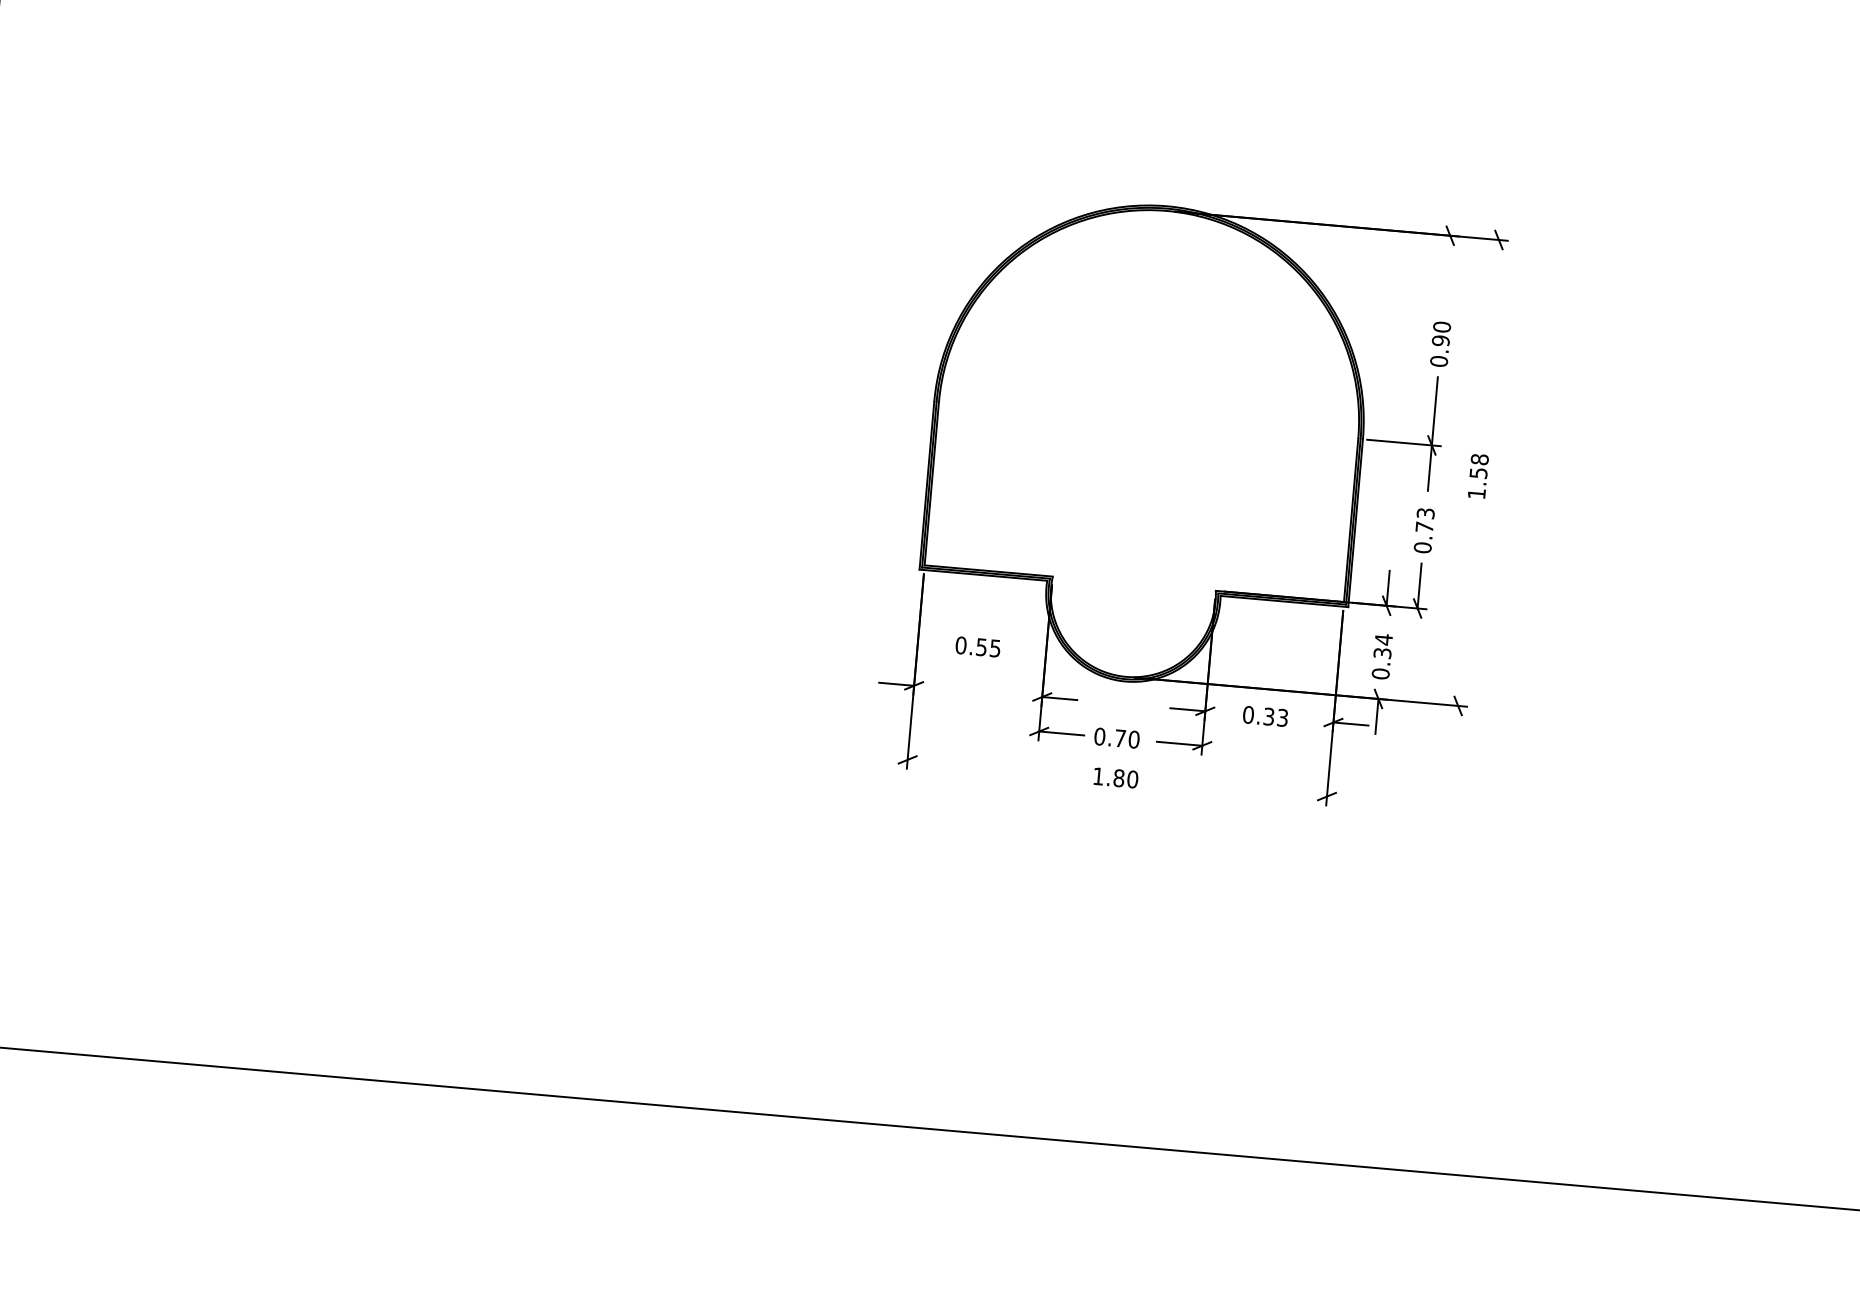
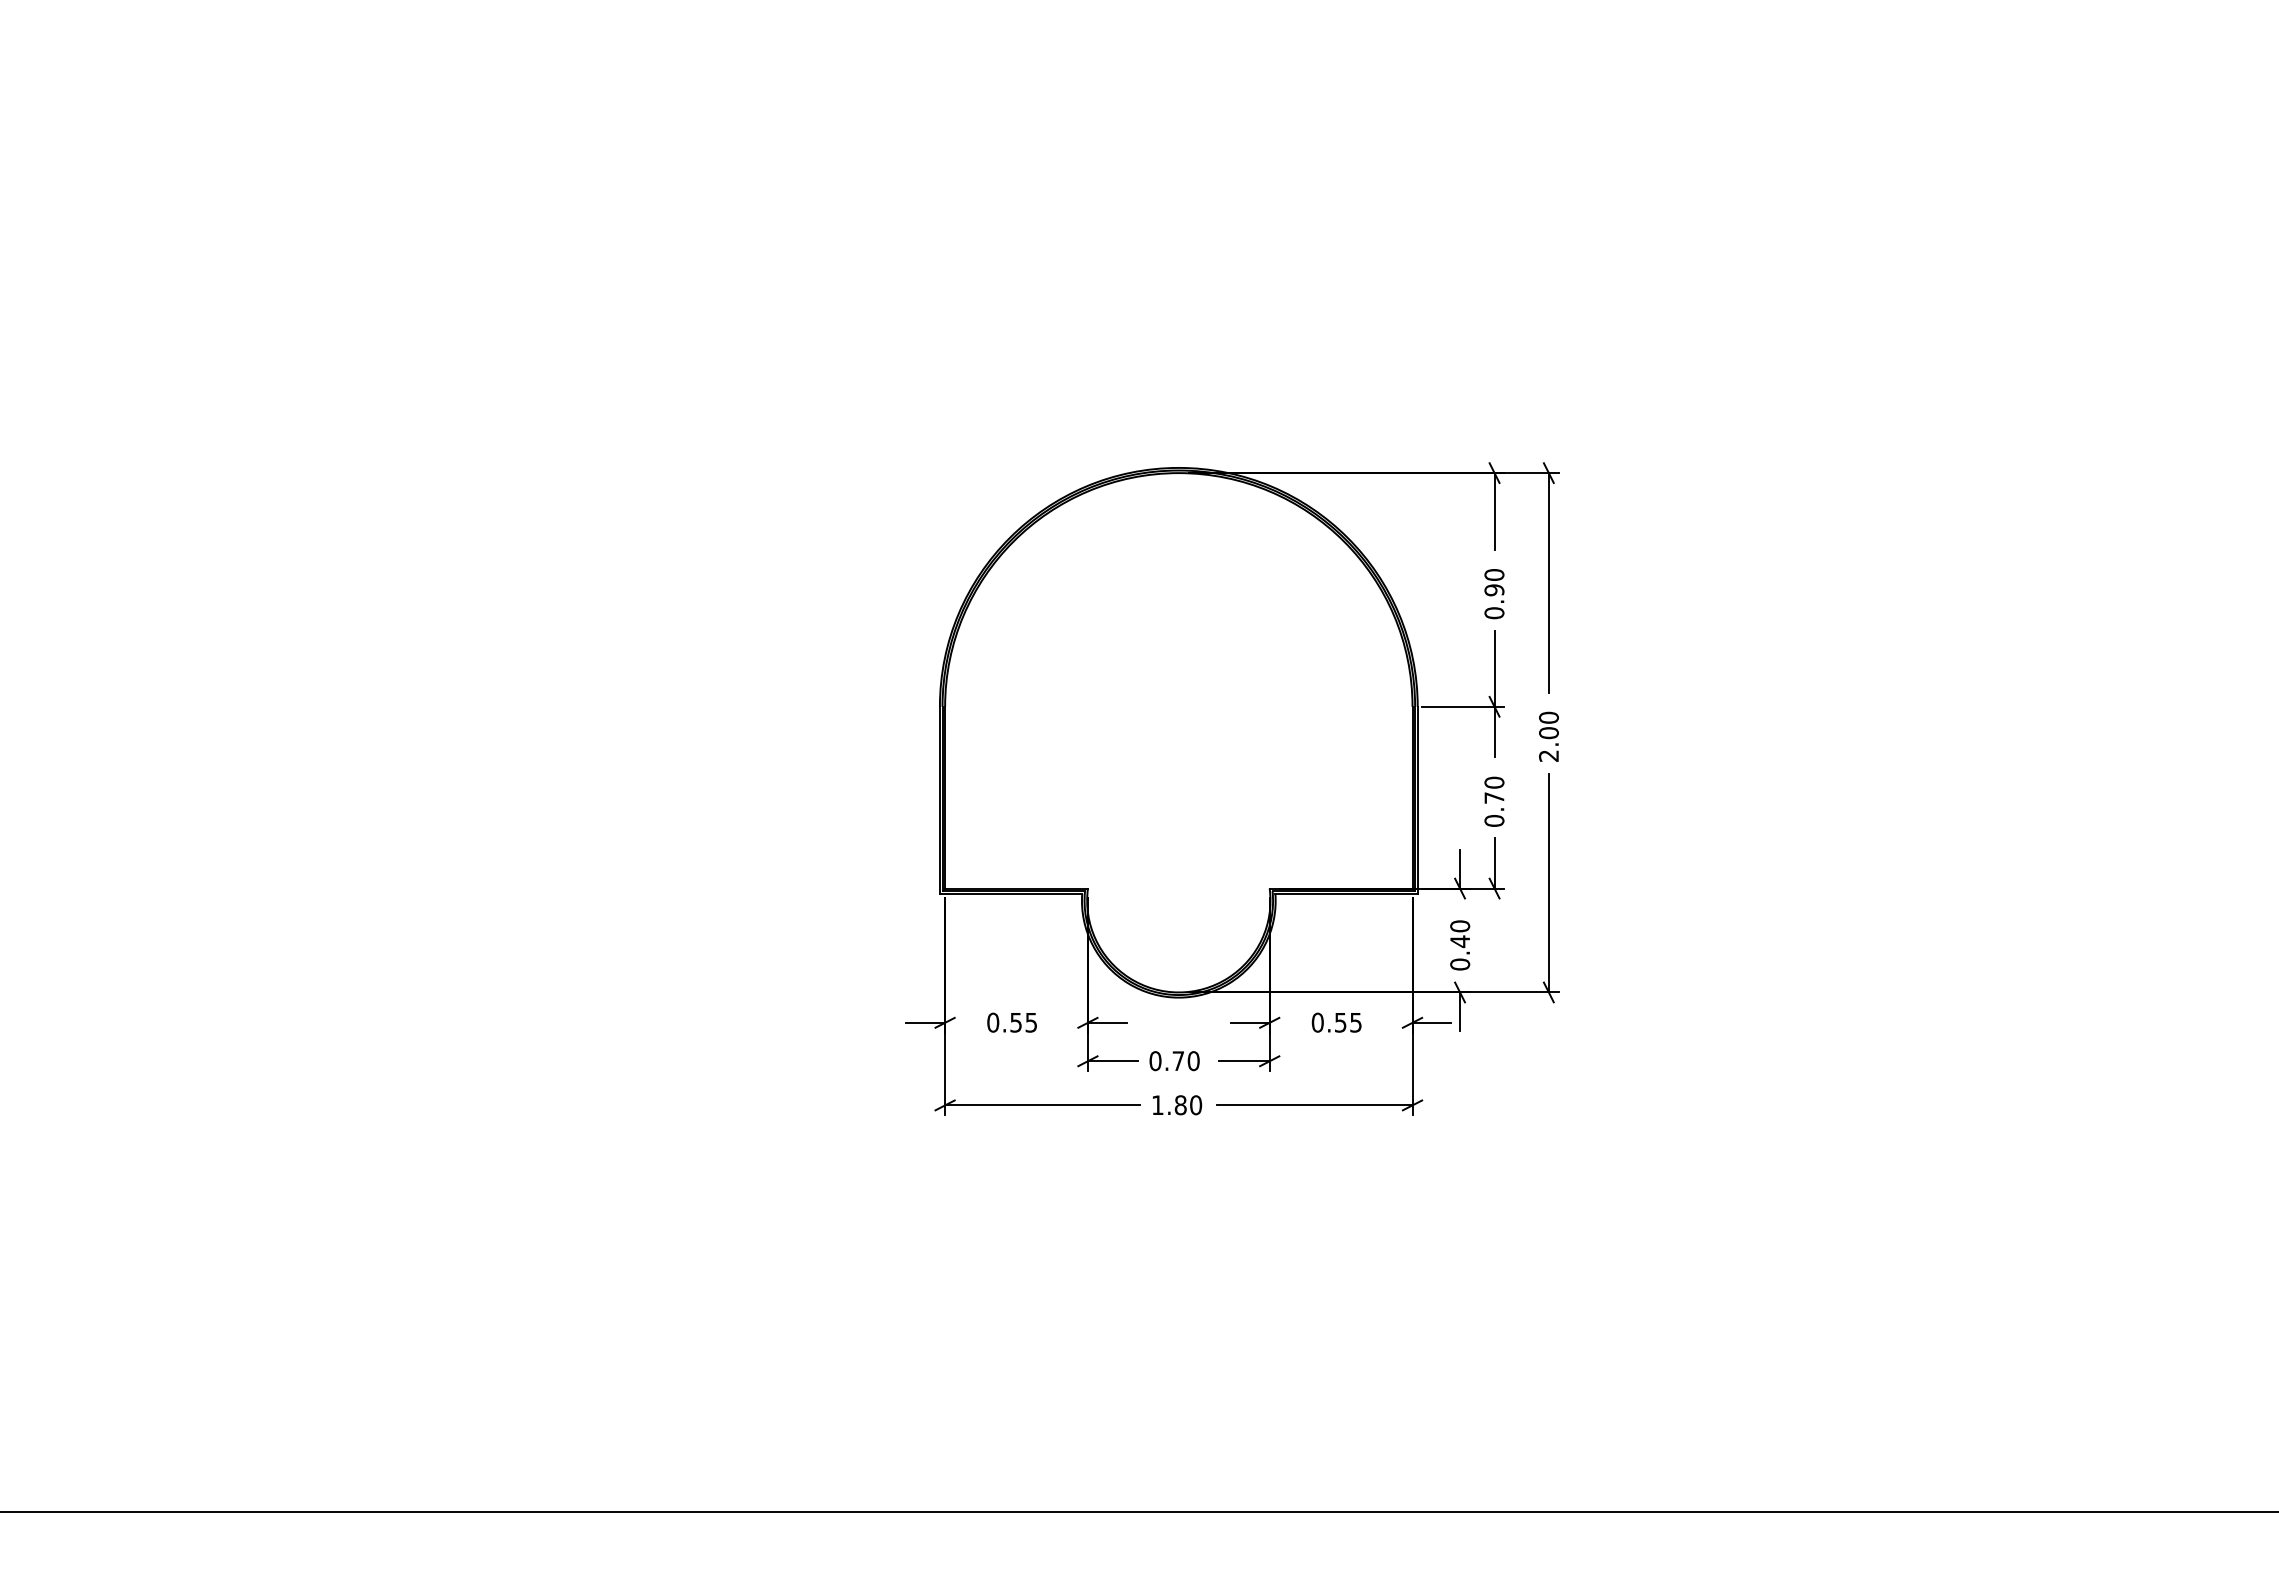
line: (1447, 270) -> (1494, 511), added
line: (1490, 338) -> (1548, 582), added
text: (1477, 476) -> (1548, 736), 1.58 -> 2.00
text: (1425, 513) -> (1494, 782), 0.73 -> 0.70
line: (1466, 607) -> (1548, 882), added
text: (977, 646) -> (1011, 1022), moved
text: (1383, 647) -> (1460, 934), 0.34 -> 0.40
text: (1276, 716) -> (1348, 1021), 0.33 -> 0.55
line: (995, 767) -> (1042, 1105), added
line: (1239, 788) -> (1314, 1105), added

